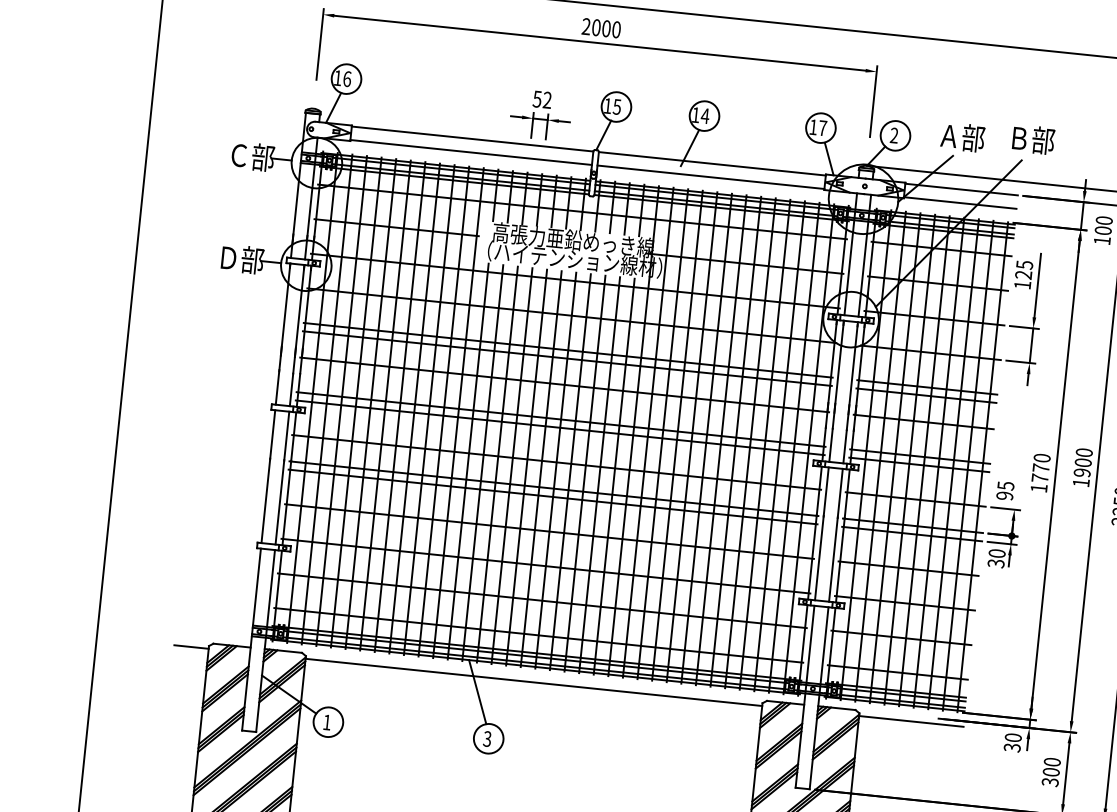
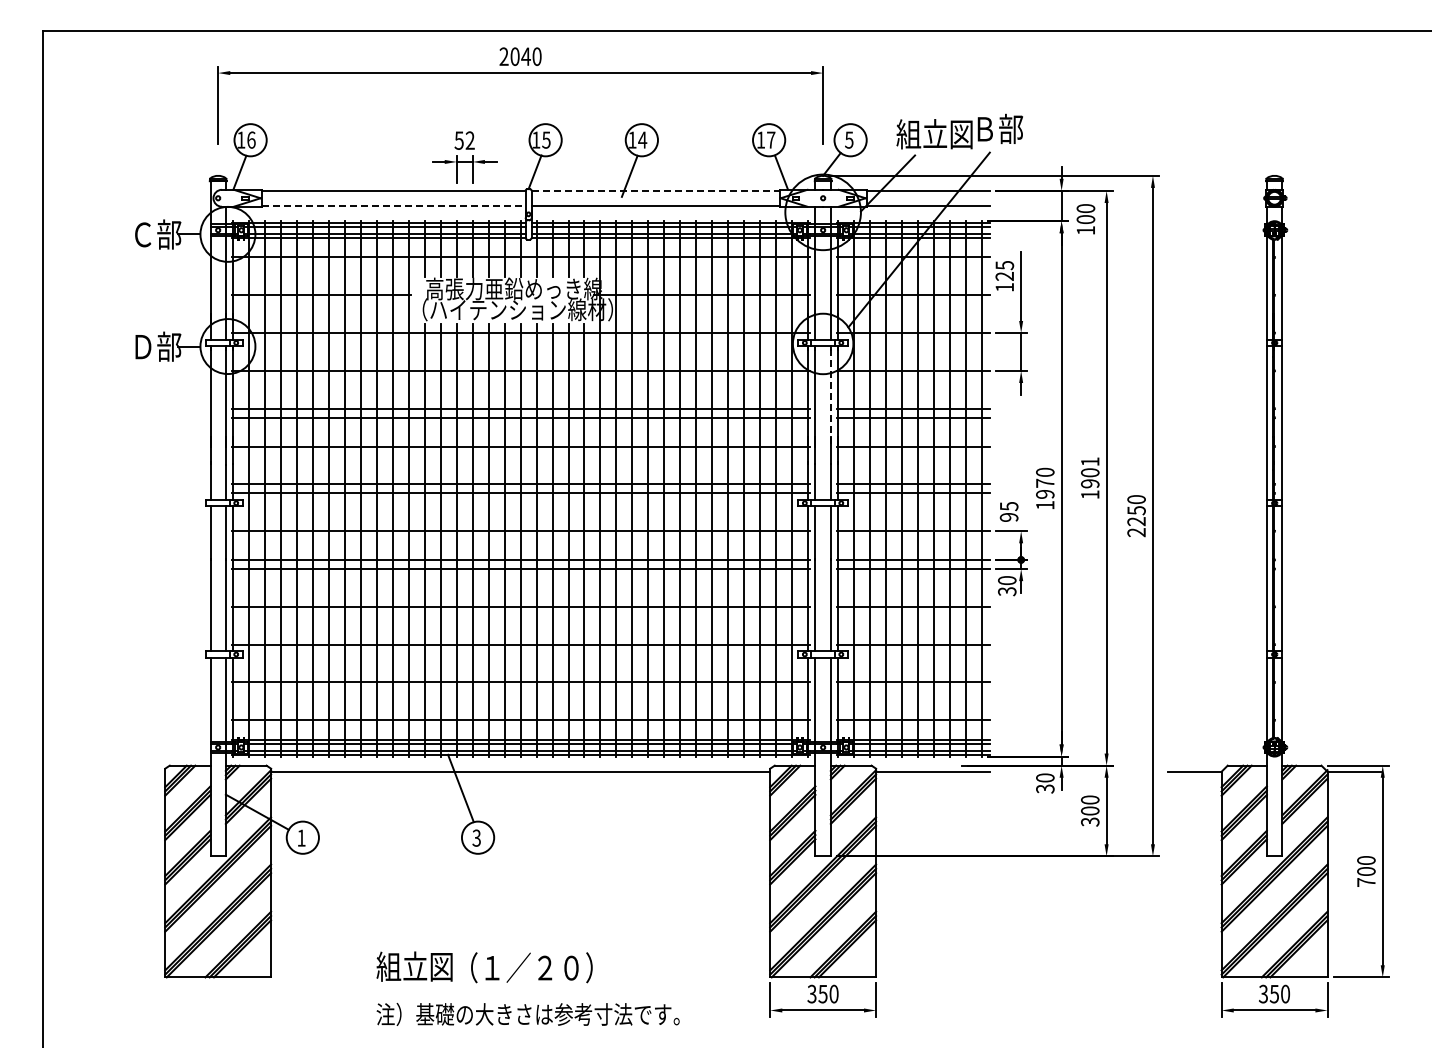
text: (605, 28) -> (525, 56), 2000 -> 2040
text: (894, 135) -> (849, 139), 2 -> 5
text: (972, 138) -> (934, 134), Ａ部 -> 組立図
line: (471, 152) -> (393, 205), solid -> dashed
line: (713, 163) -> (656, 190), solid -> dashed
line: (852, 369) -> (830, 397), solid -> dashed
text: (1084, 452) -> (1090, 461), 1900 -> 1901
text: (1040, 477) -> (1045, 493), 1770 -> 1970
line: (191, 646) -> (146, 771), removed

